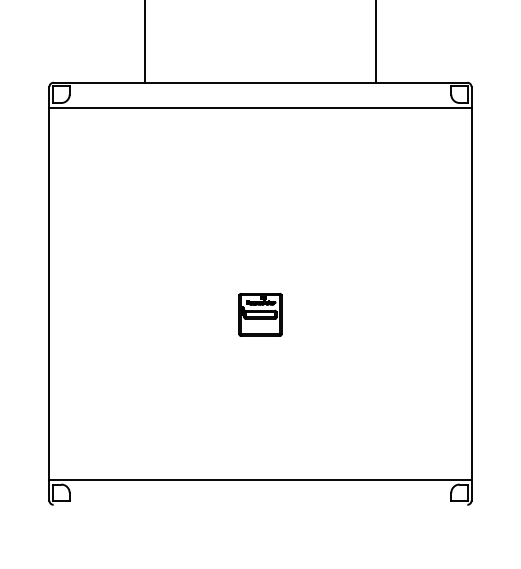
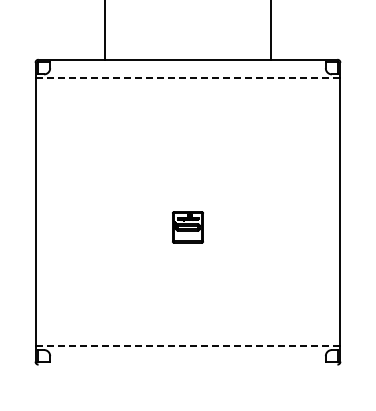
line: (261, 108) -> (188, 78), solid -> dashed
line: (261, 479) -> (188, 346), solid -> dashed

